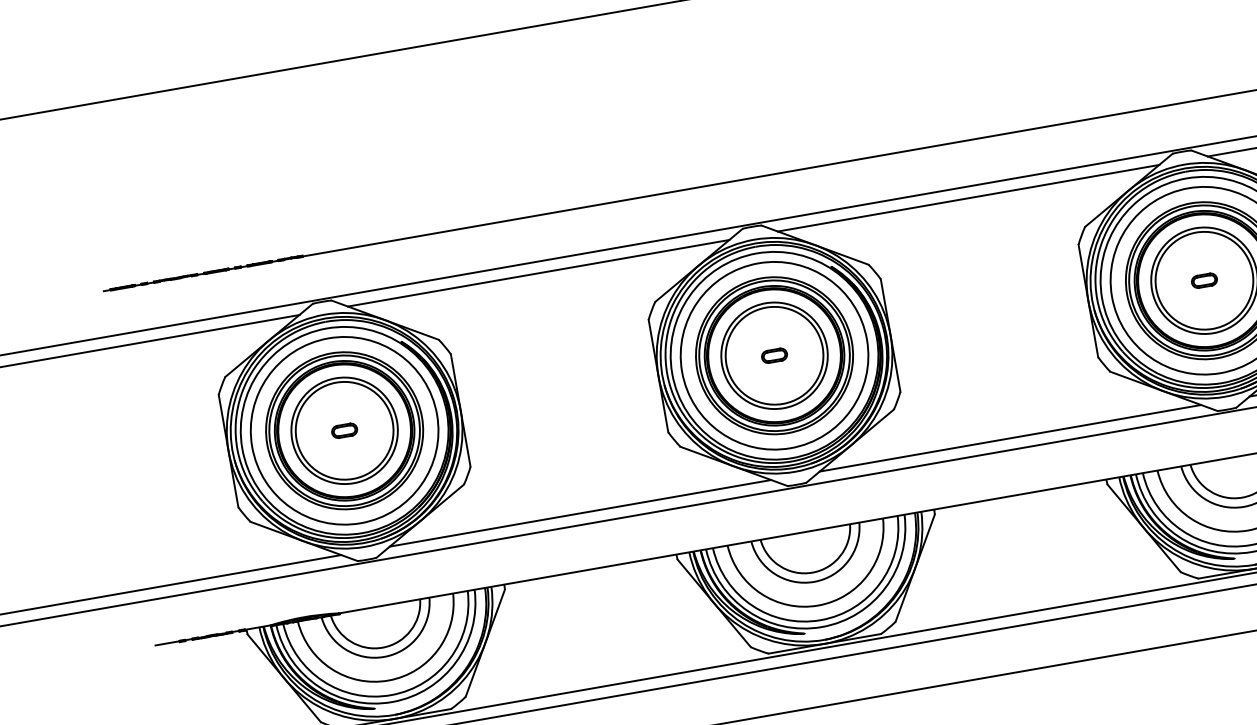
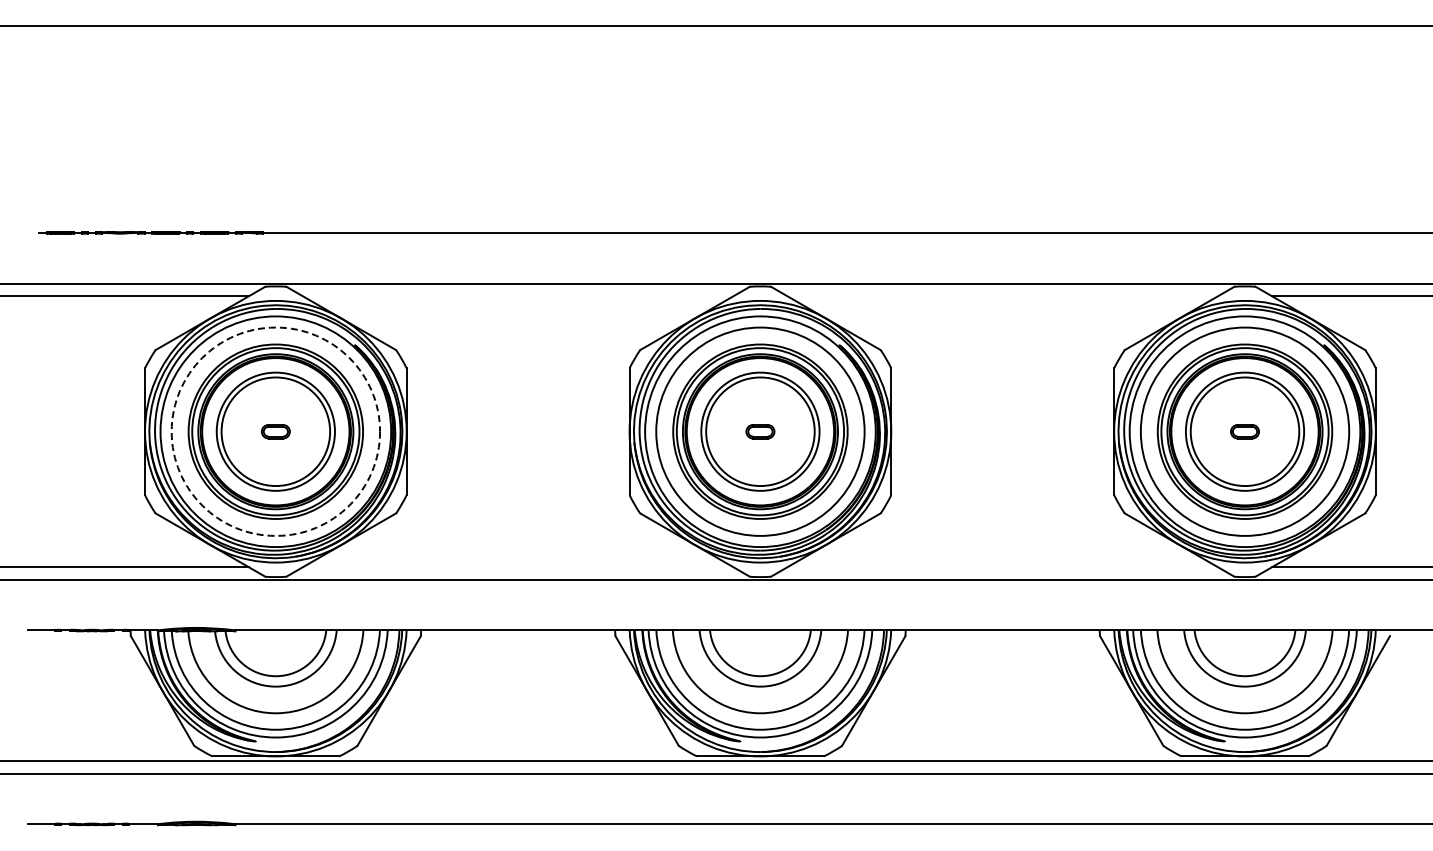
line: (968, 198) -> (1002, 296), removed
line: (538, 273) -> (518, 296), removed
circle: (344, 430) -> (275, 431), solid -> dashed
line: (1010, 438) -> (1002, 567), removed
line: (580, 513) -> (518, 567), removed

